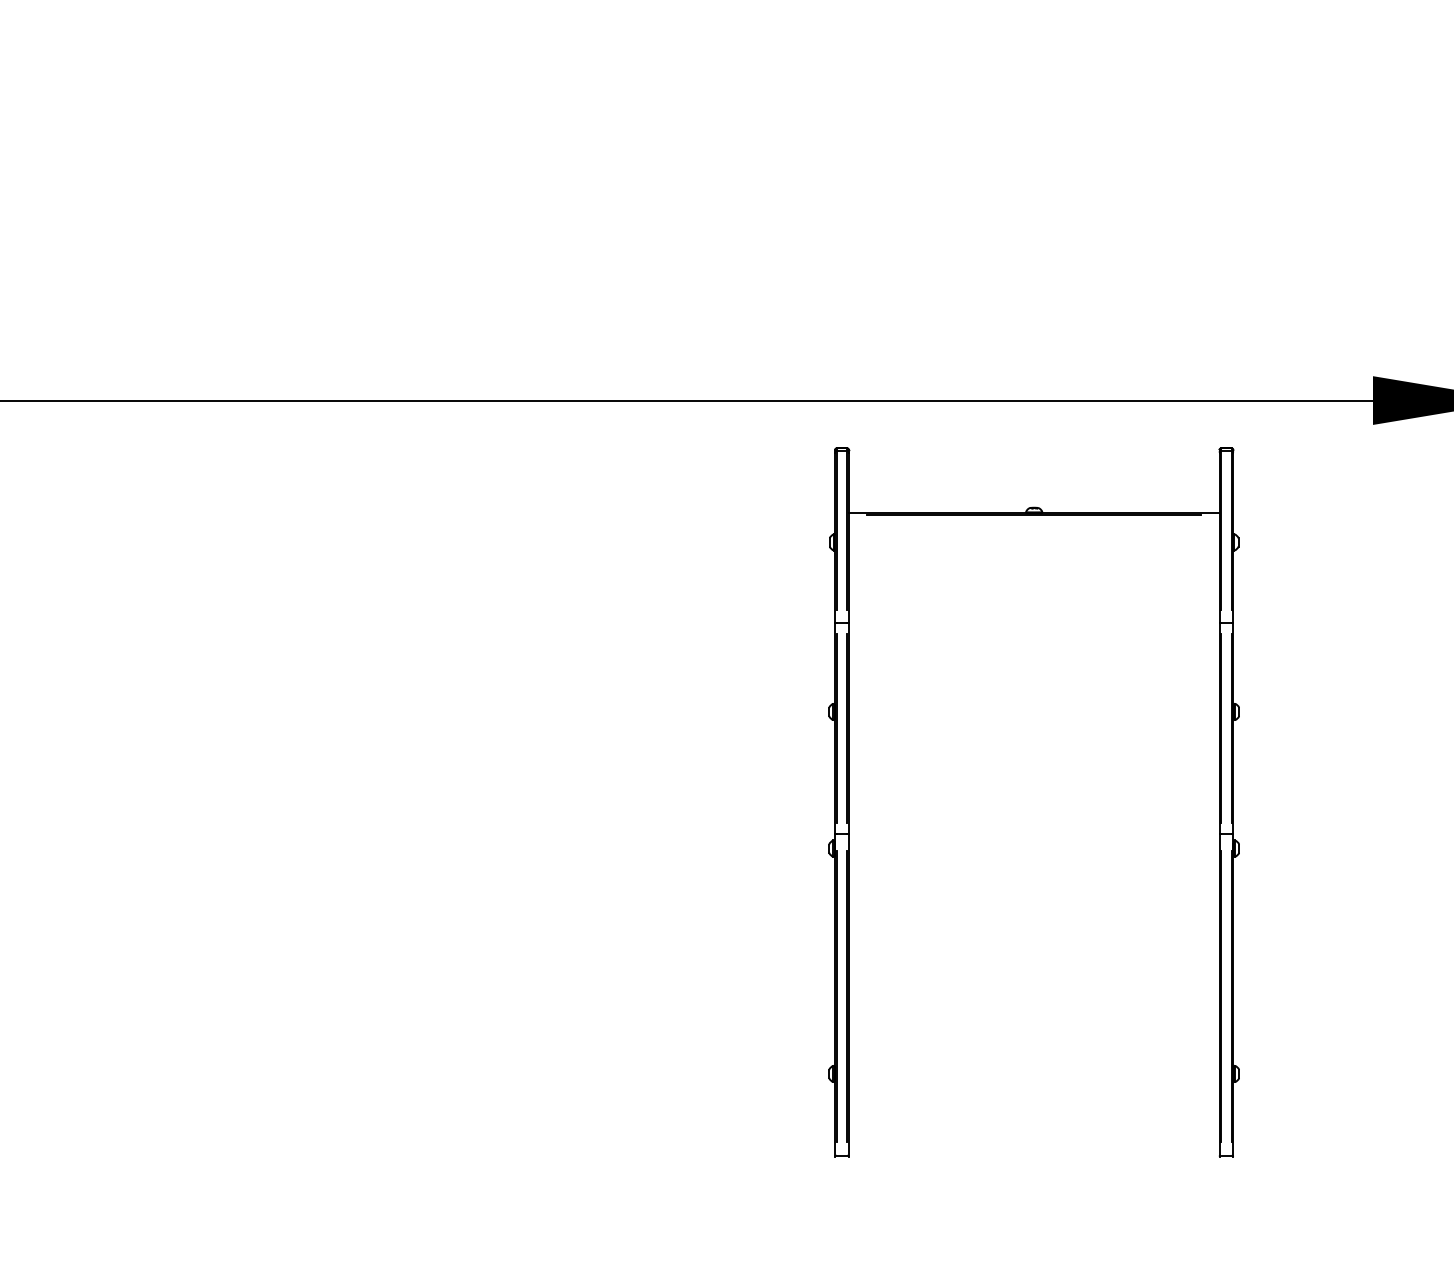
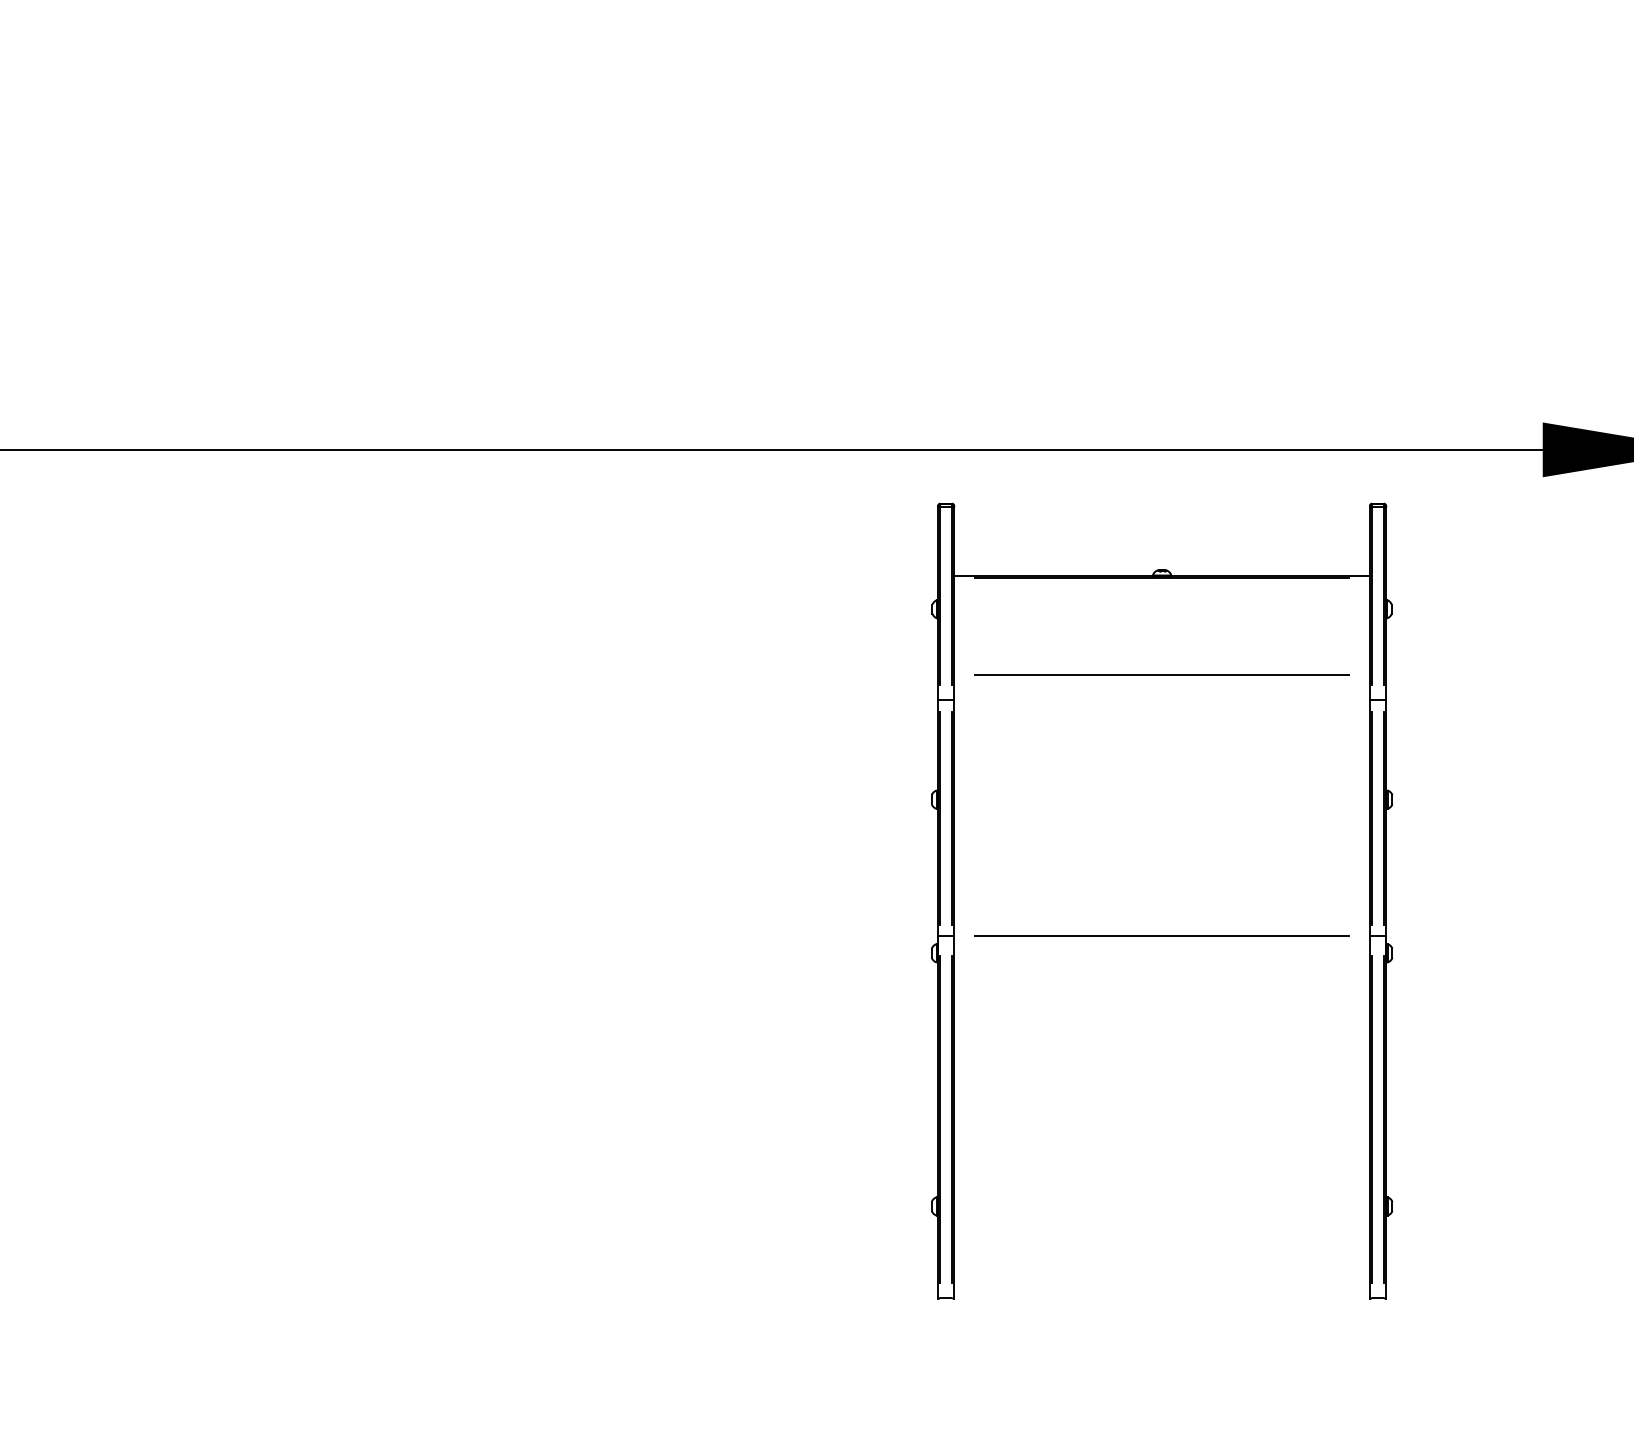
line: (1033, 600) -> (1161, 674), added
line: (1033, 833) -> (1161, 936), added

